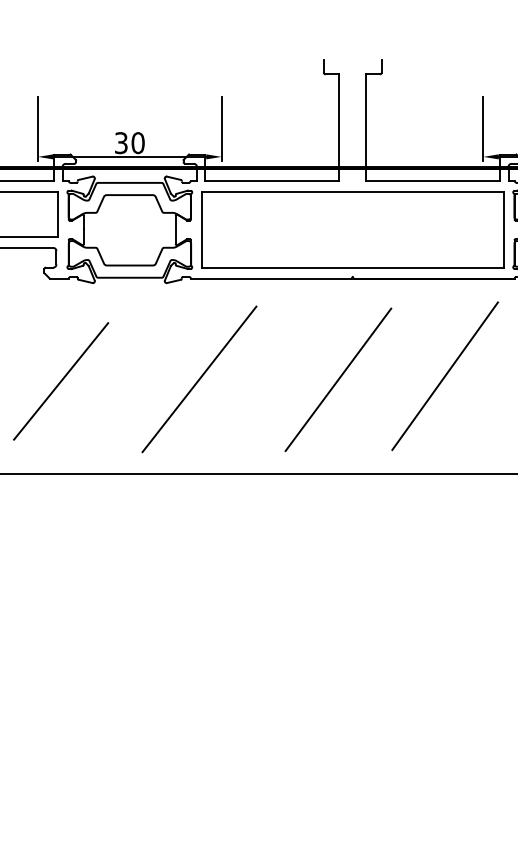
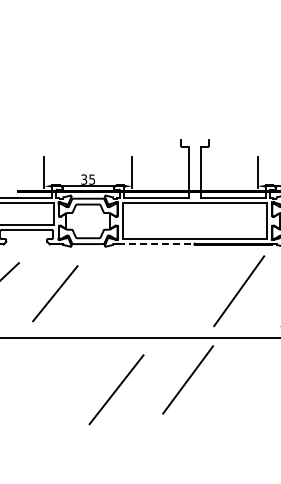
text: (138, 142) -> (92, 179), 30 -> 35
line: (272, 278) -> (156, 244), solid -> dashed
line: (199, 378) -> (116, 389), moved
line: (339, 378) -> (188, 379), moved

